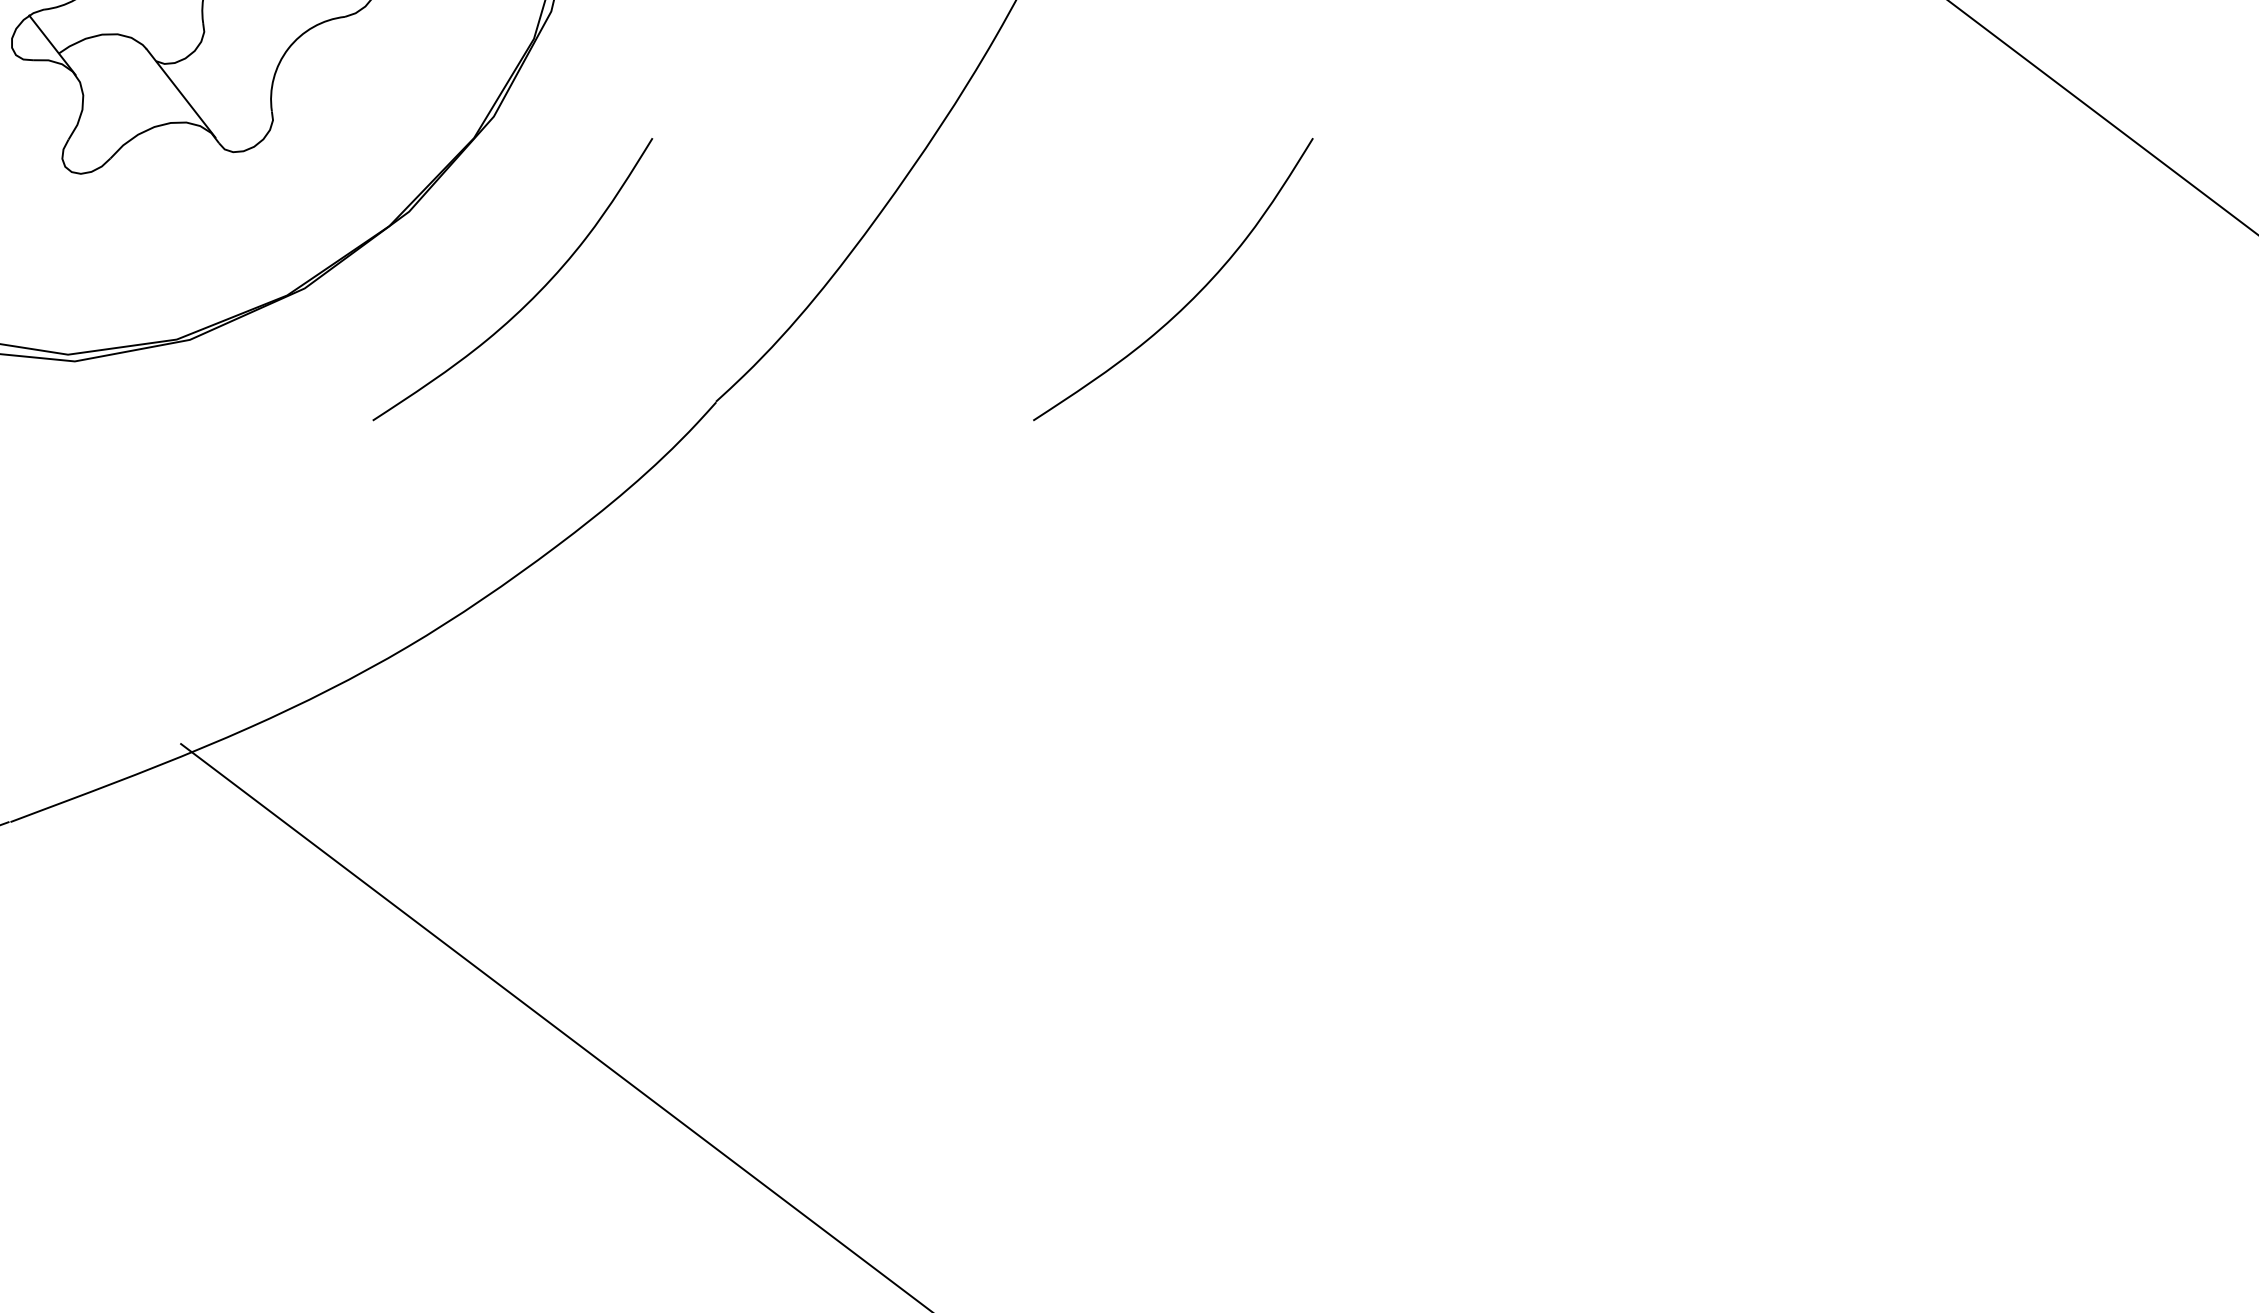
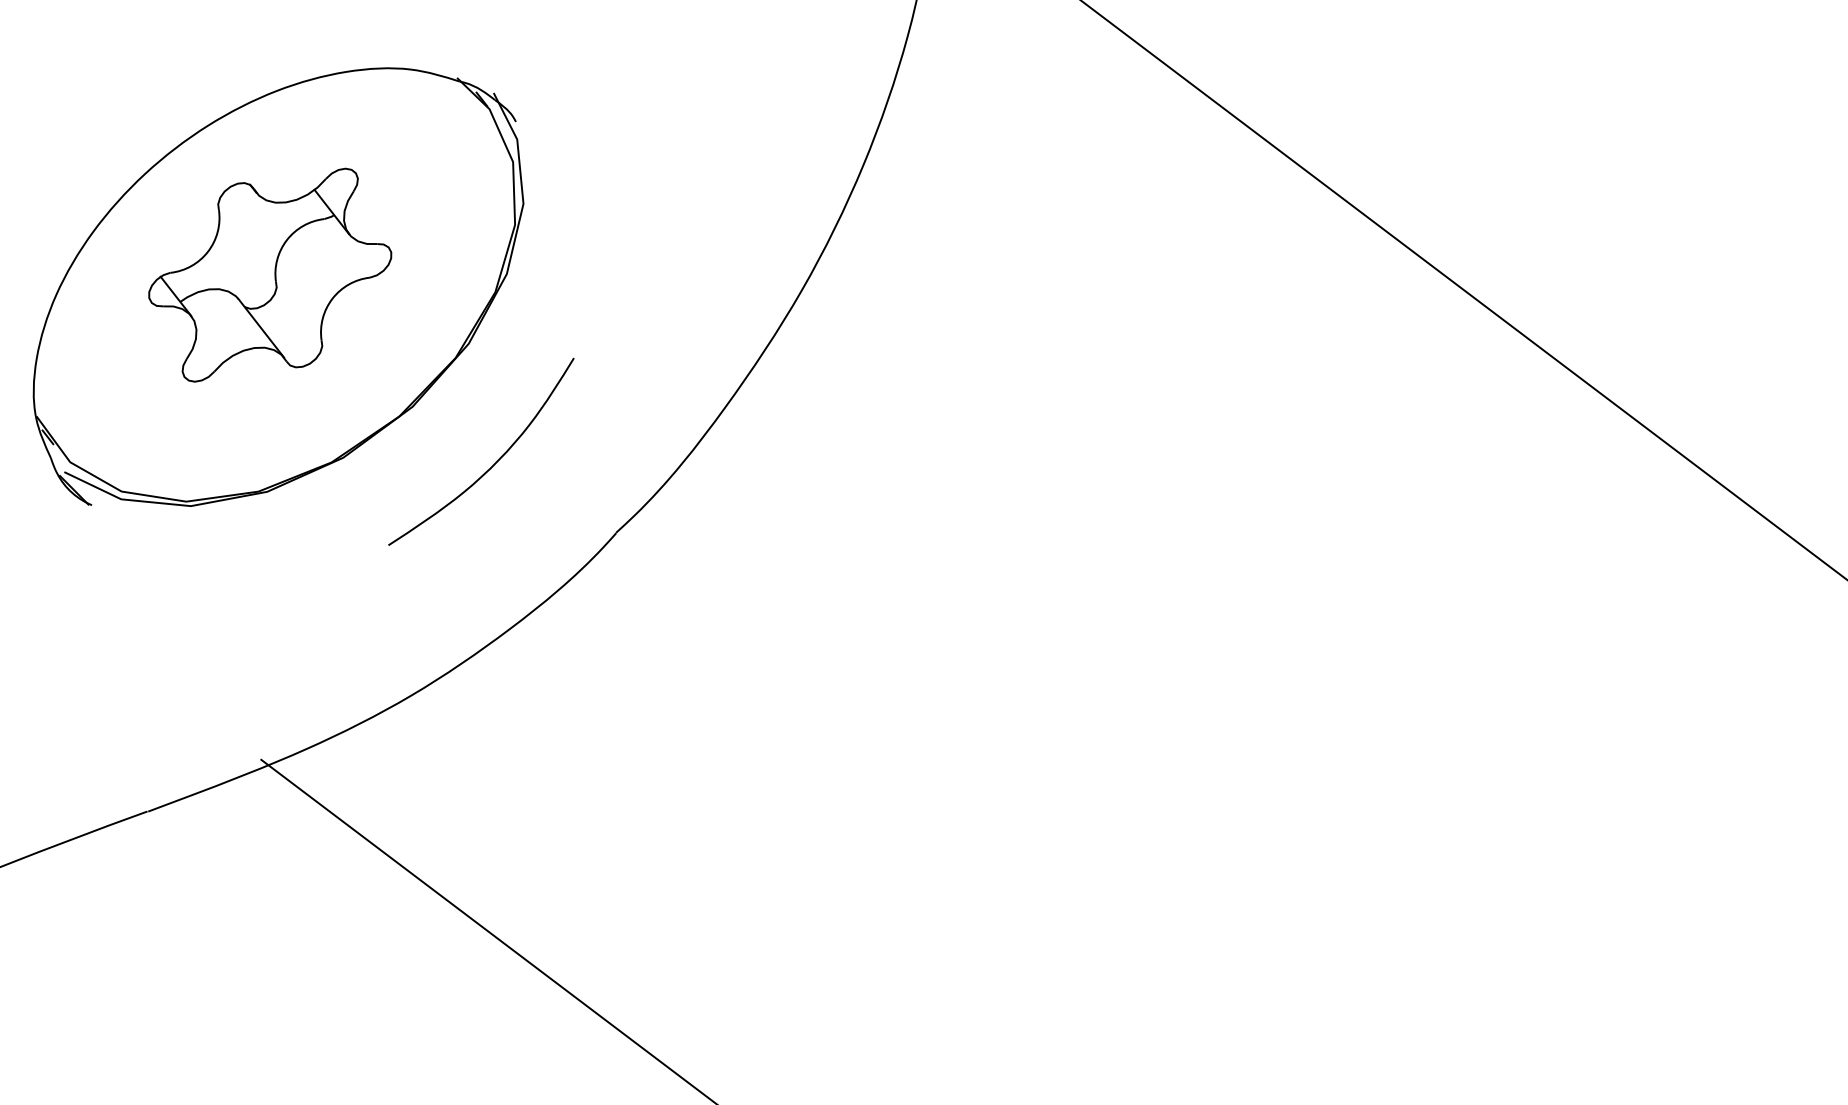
curve: (1196, 292) -> (934, 460), removed

